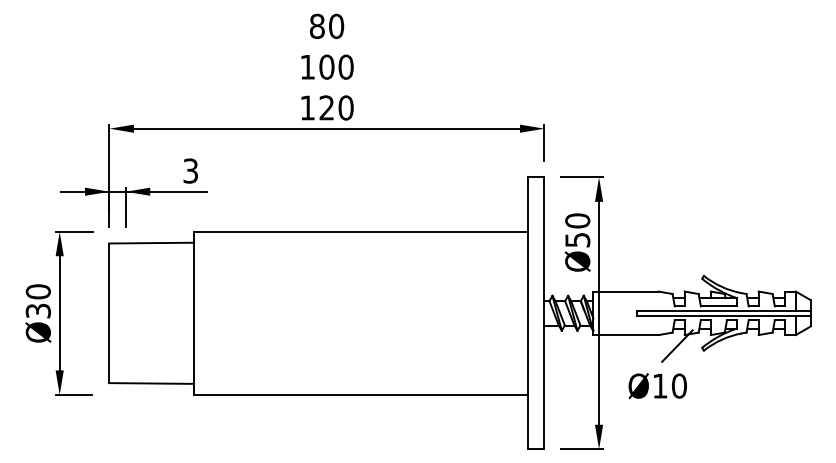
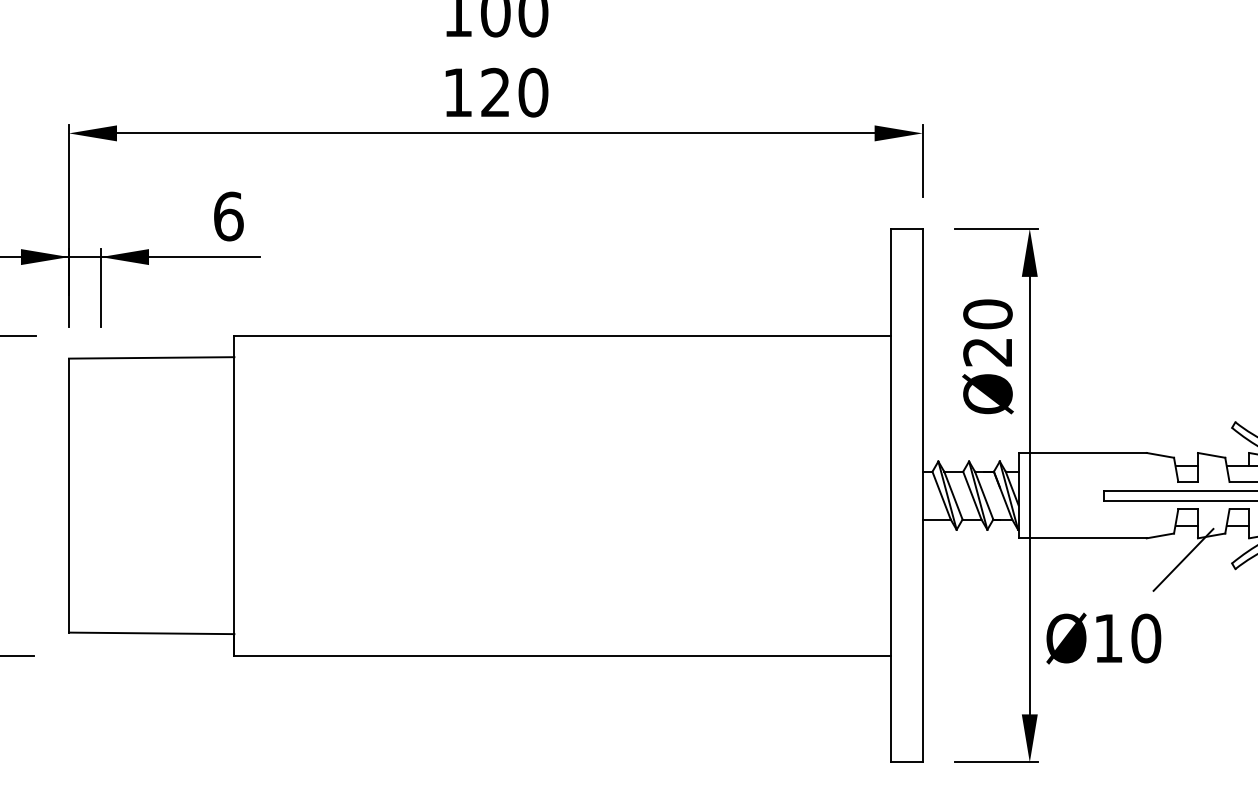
text: (190, 170) -> (228, 215), 3 -> 6
text: (577, 240) -> (987, 352), Ø50 -> Ø20
text: (657, 386) -> (1103, 639), moved

